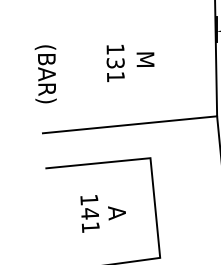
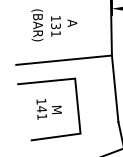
text: (145, 58) -> (72, 23), M -> A
text: (45, 74) -> (37, 25), moved
text: (116, 214) -> (56, 109), A -> M

